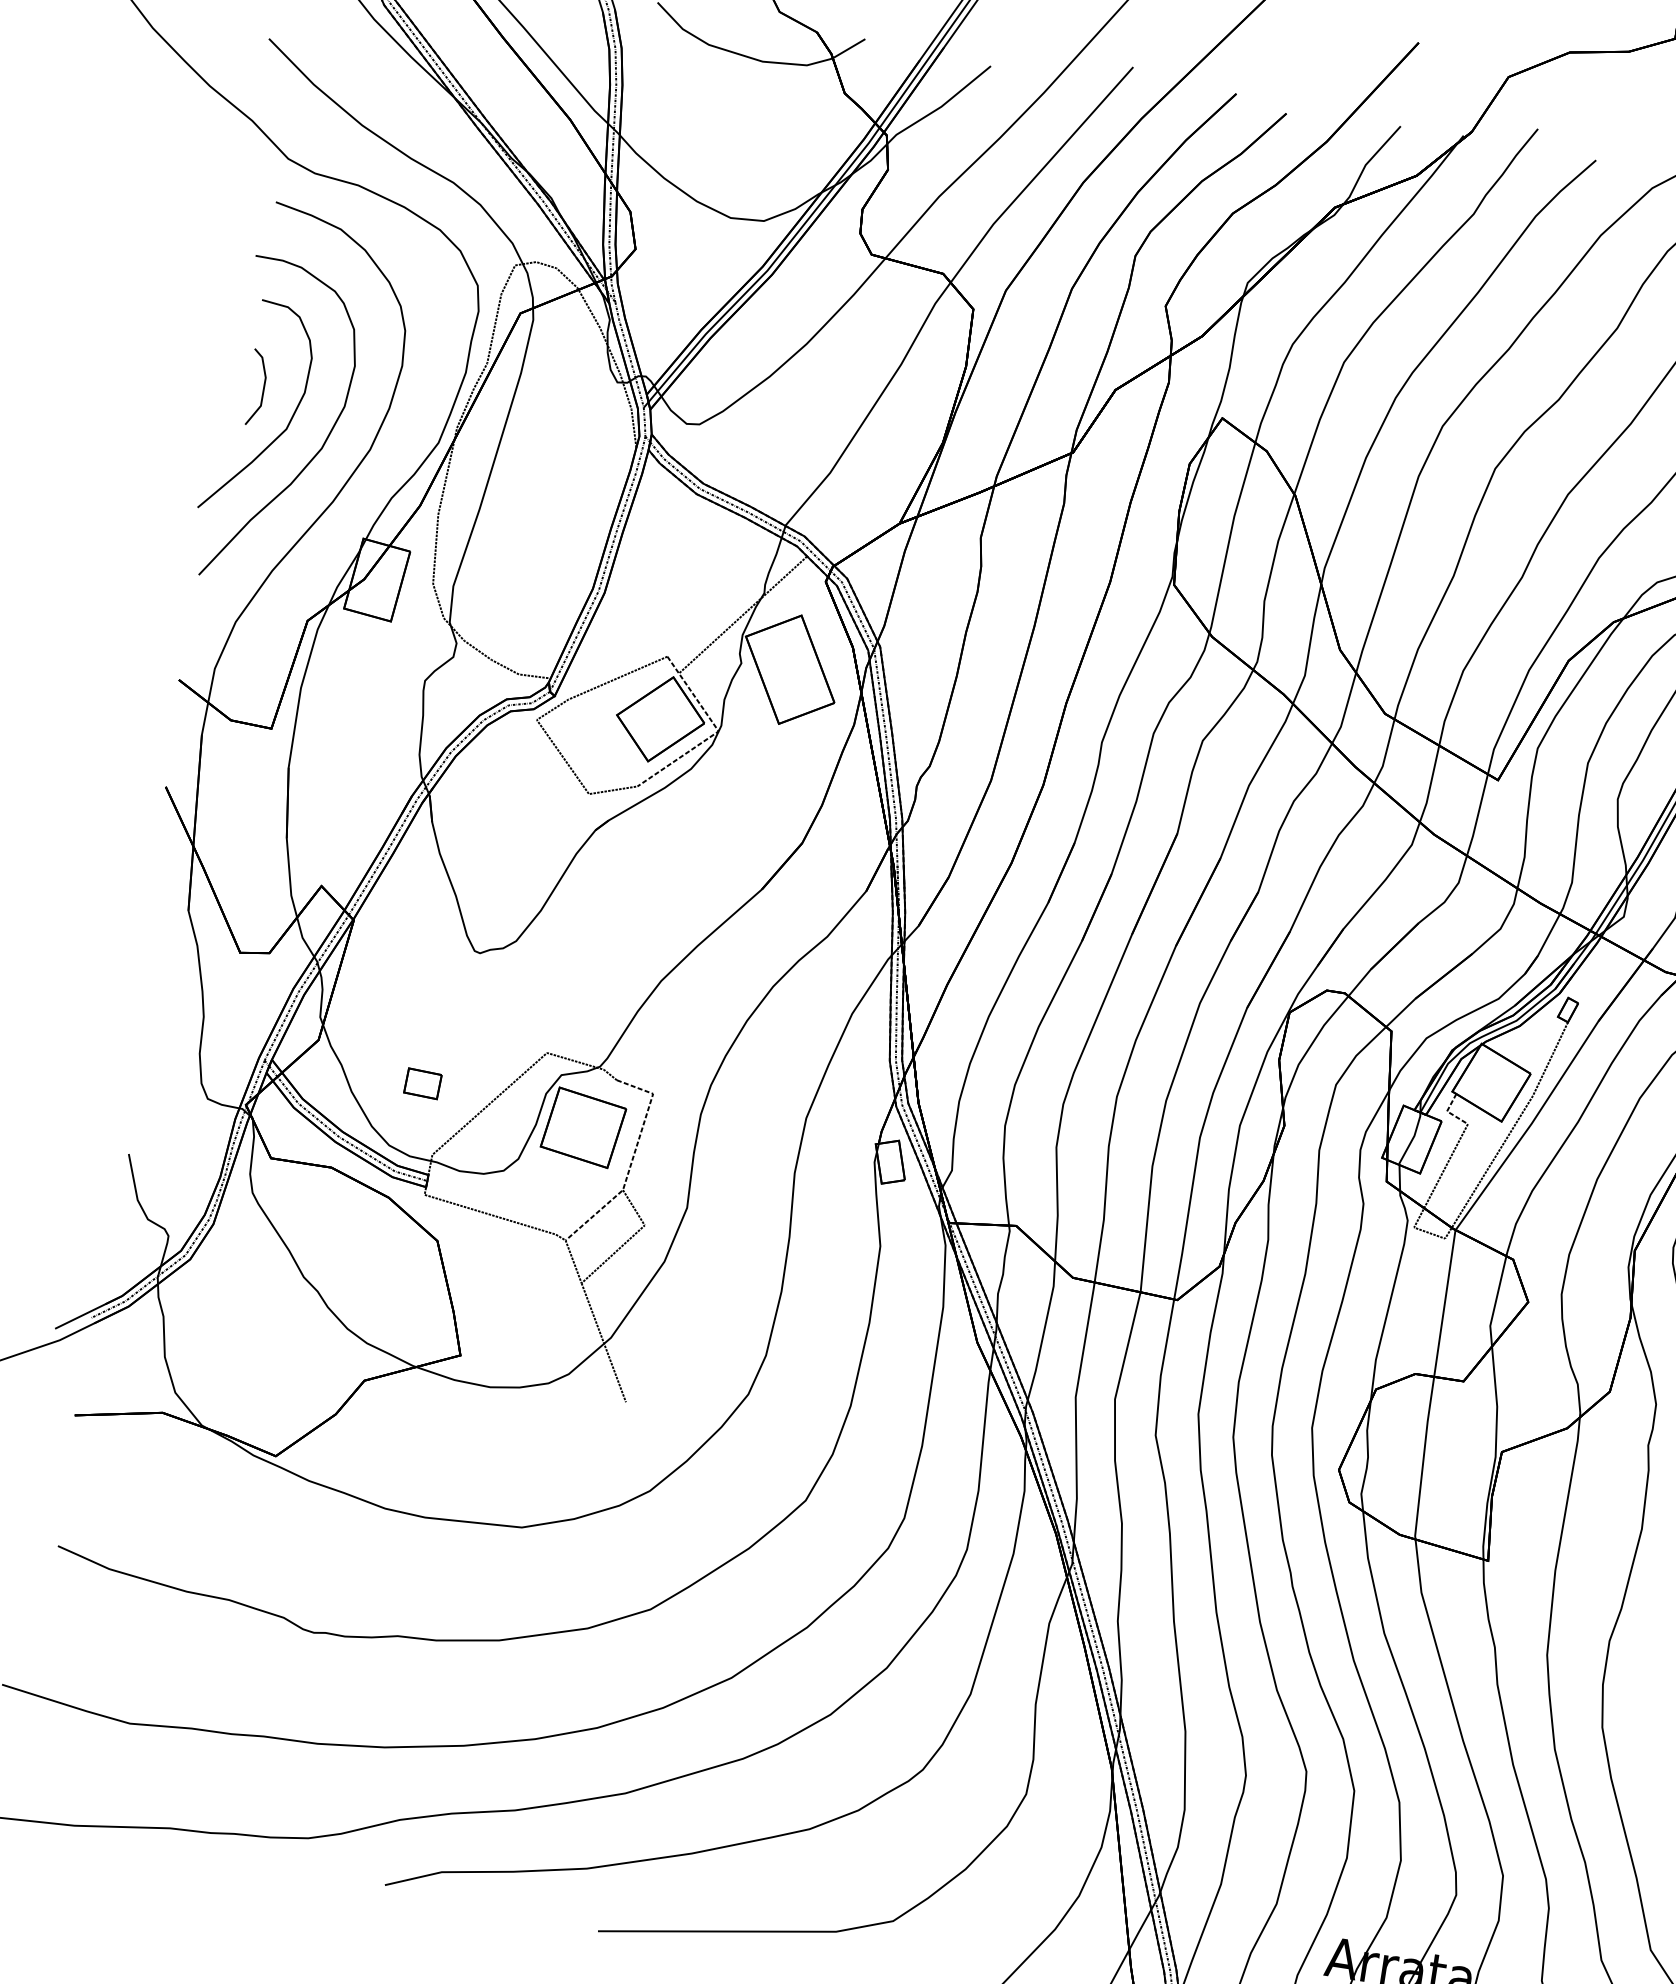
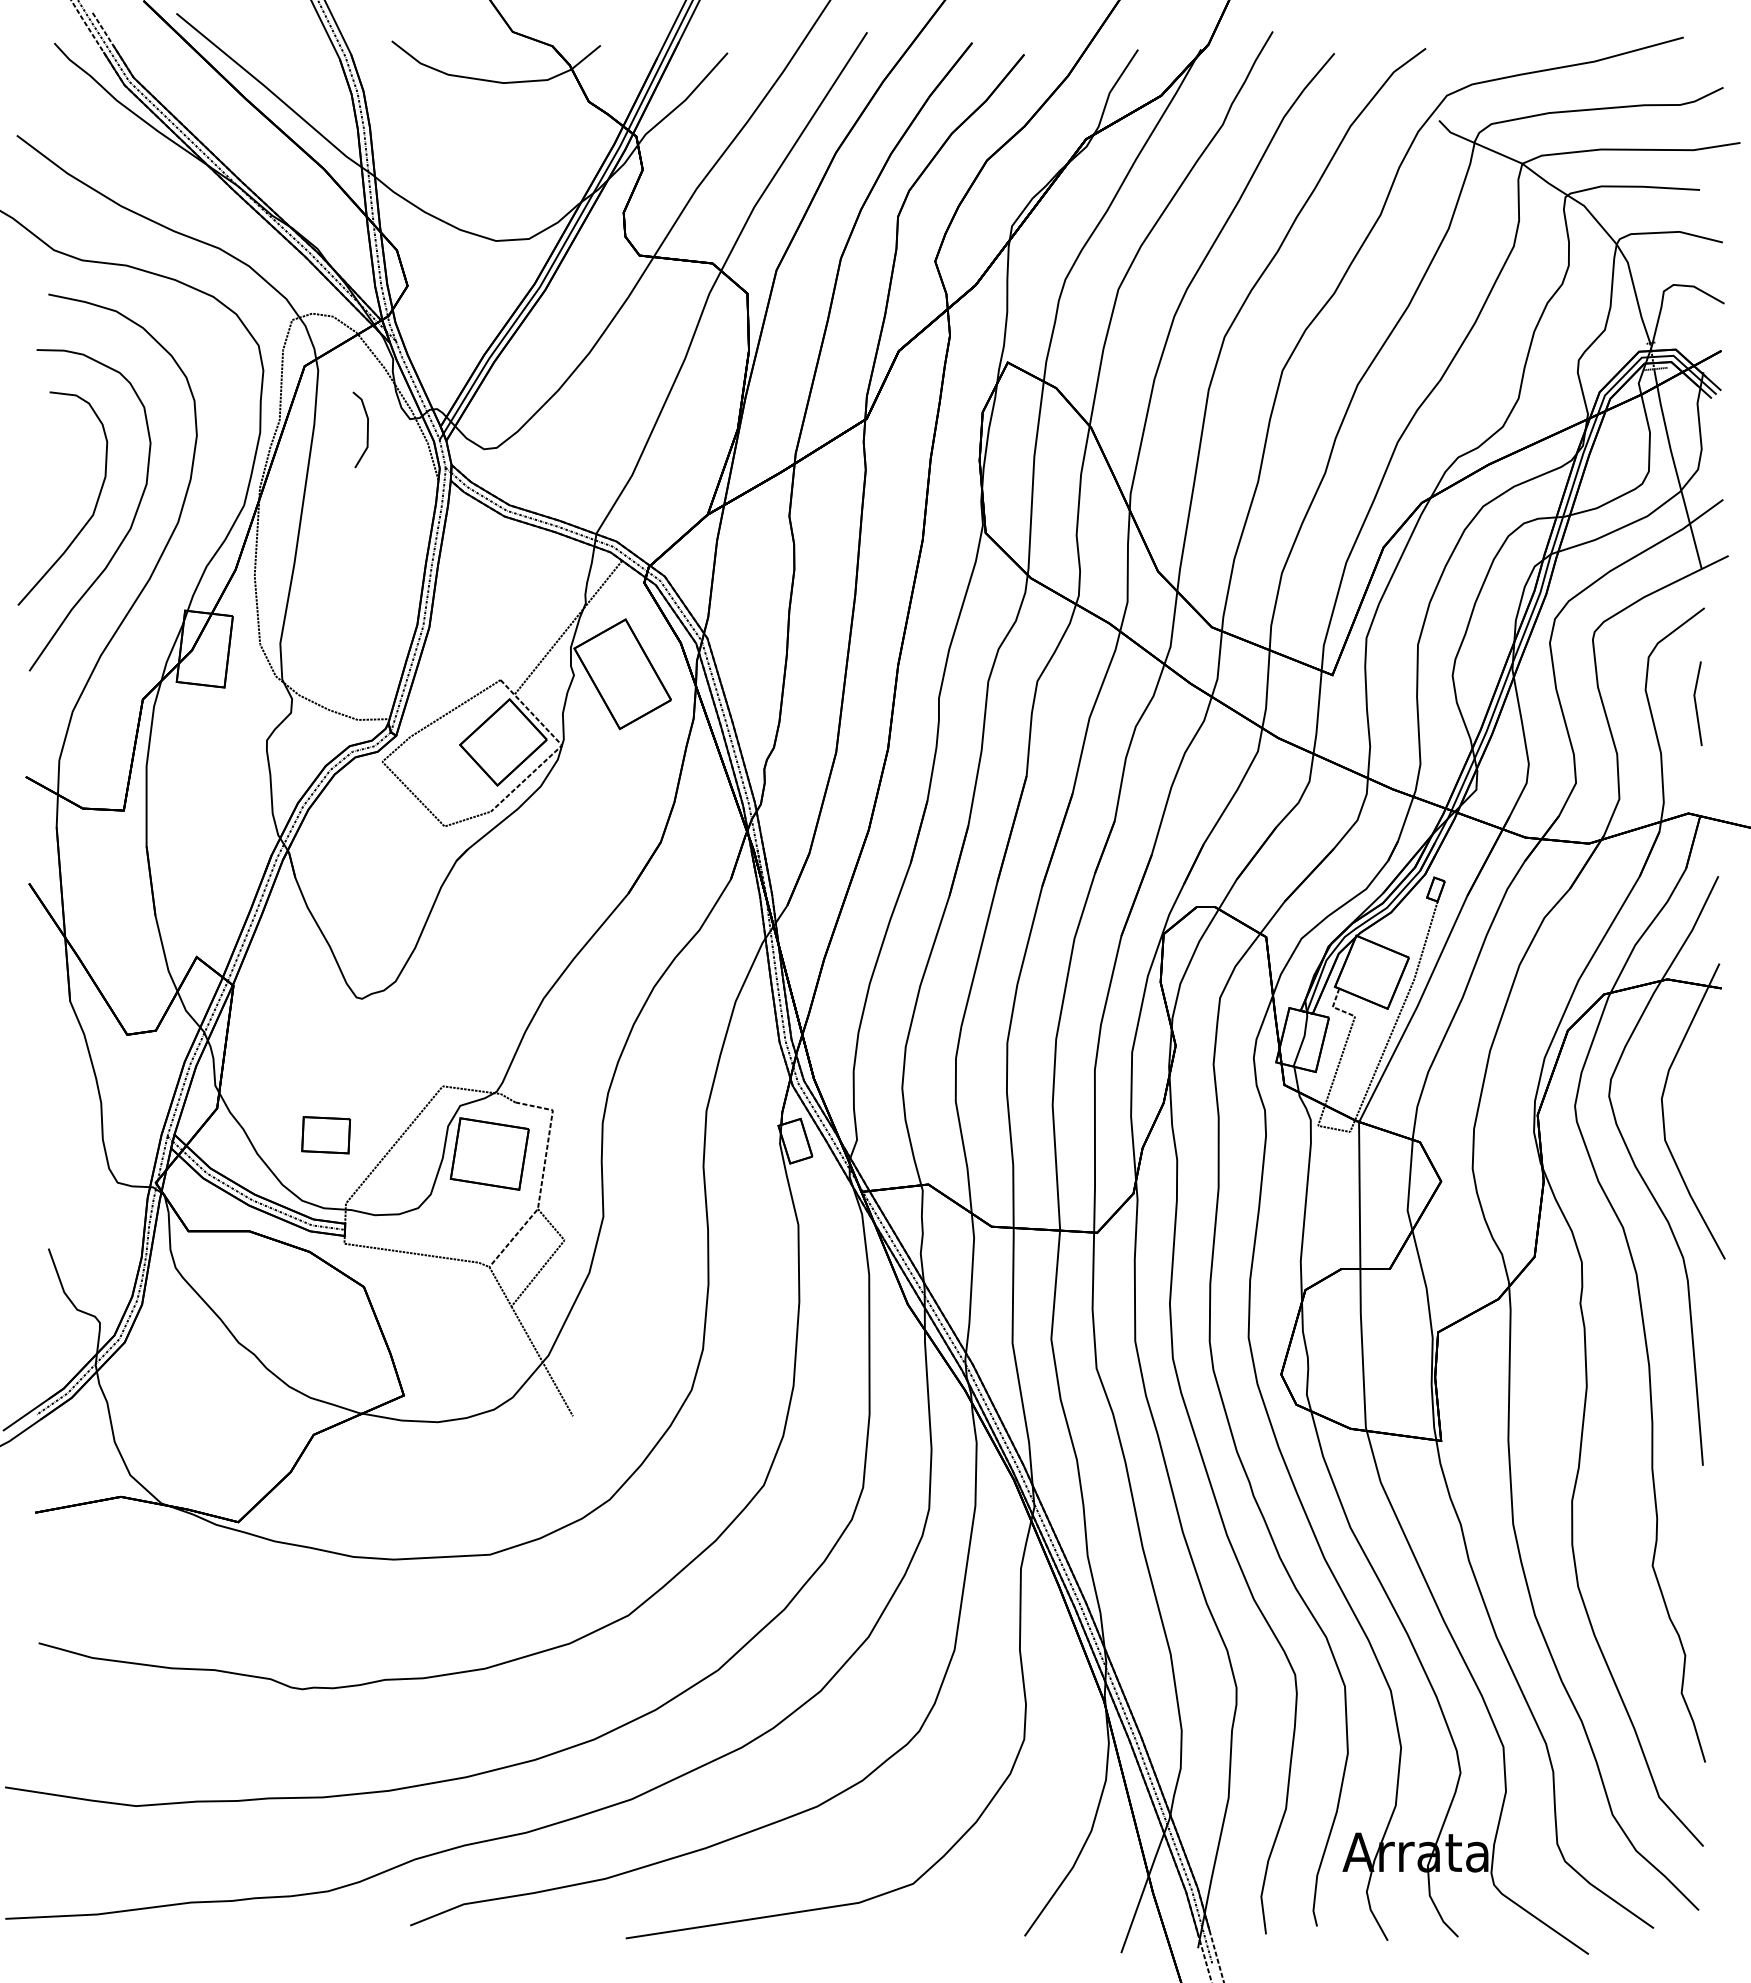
line: (263, 388) -> (367, 429), moved
part: (422, 1083) -> (325, 1135), size x1.4

